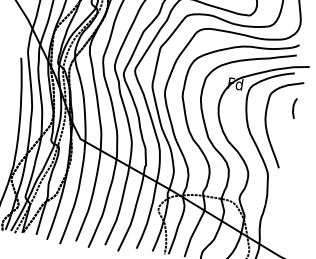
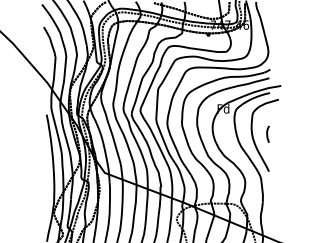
line: (293, 107) -> (267, 133), moved

